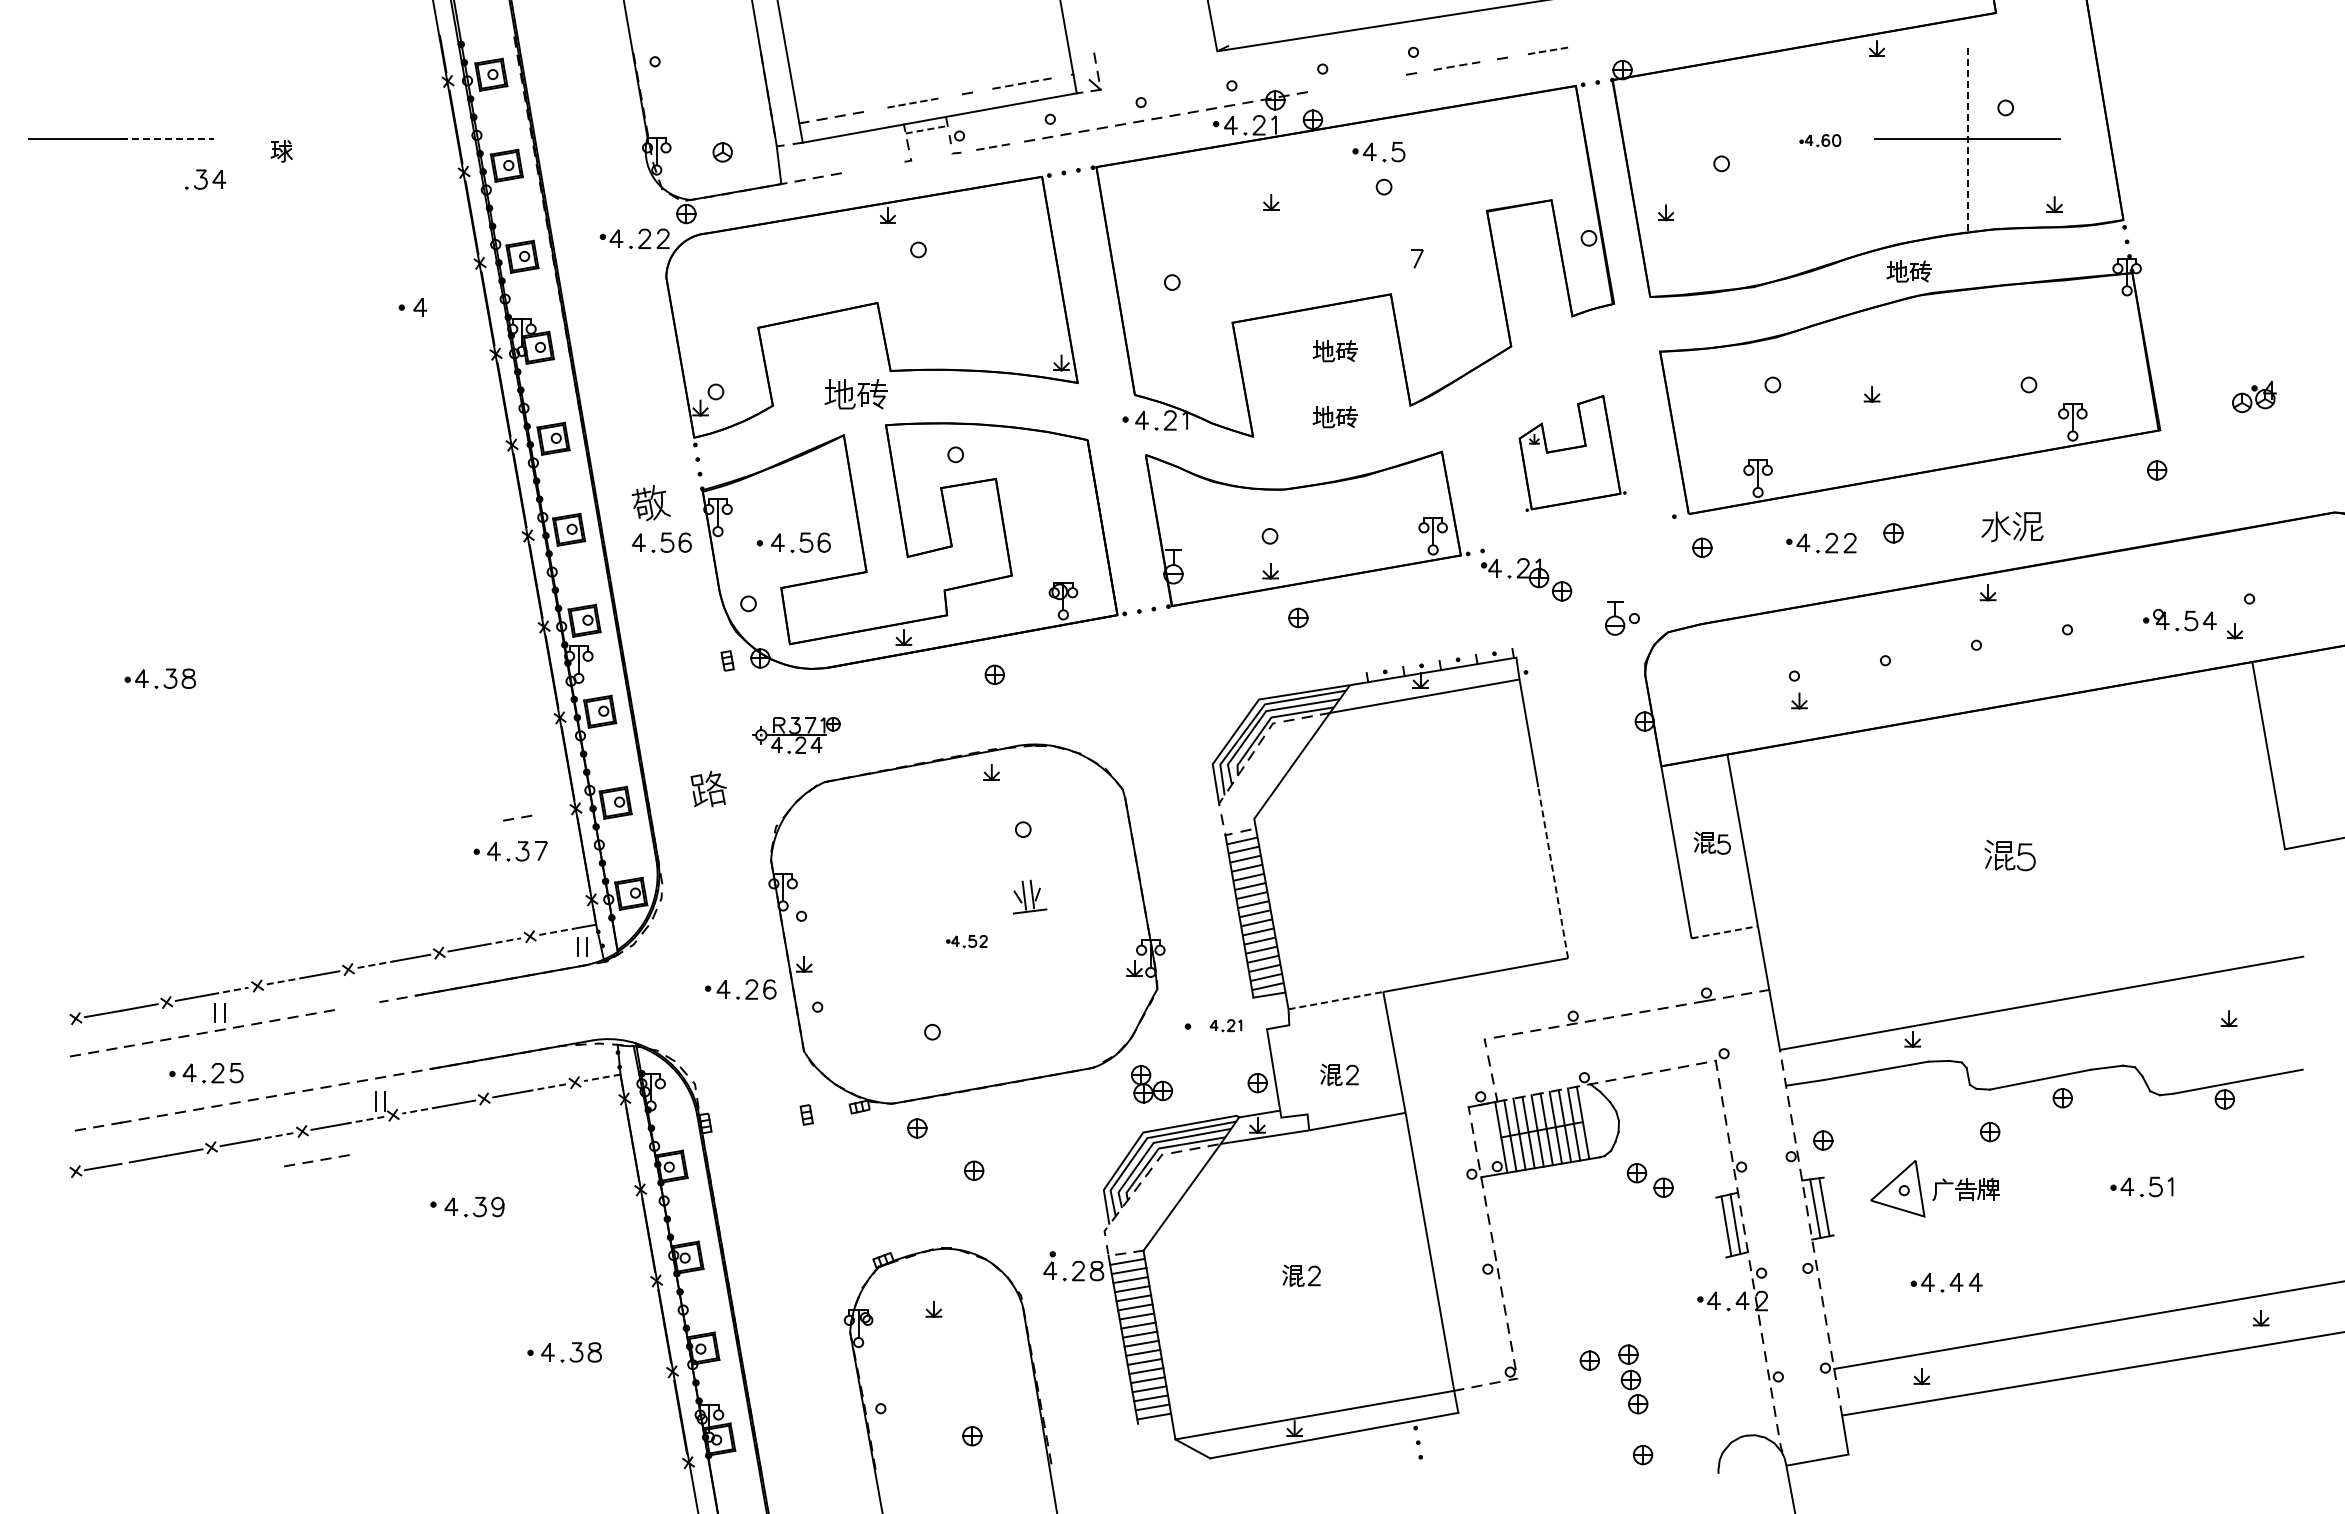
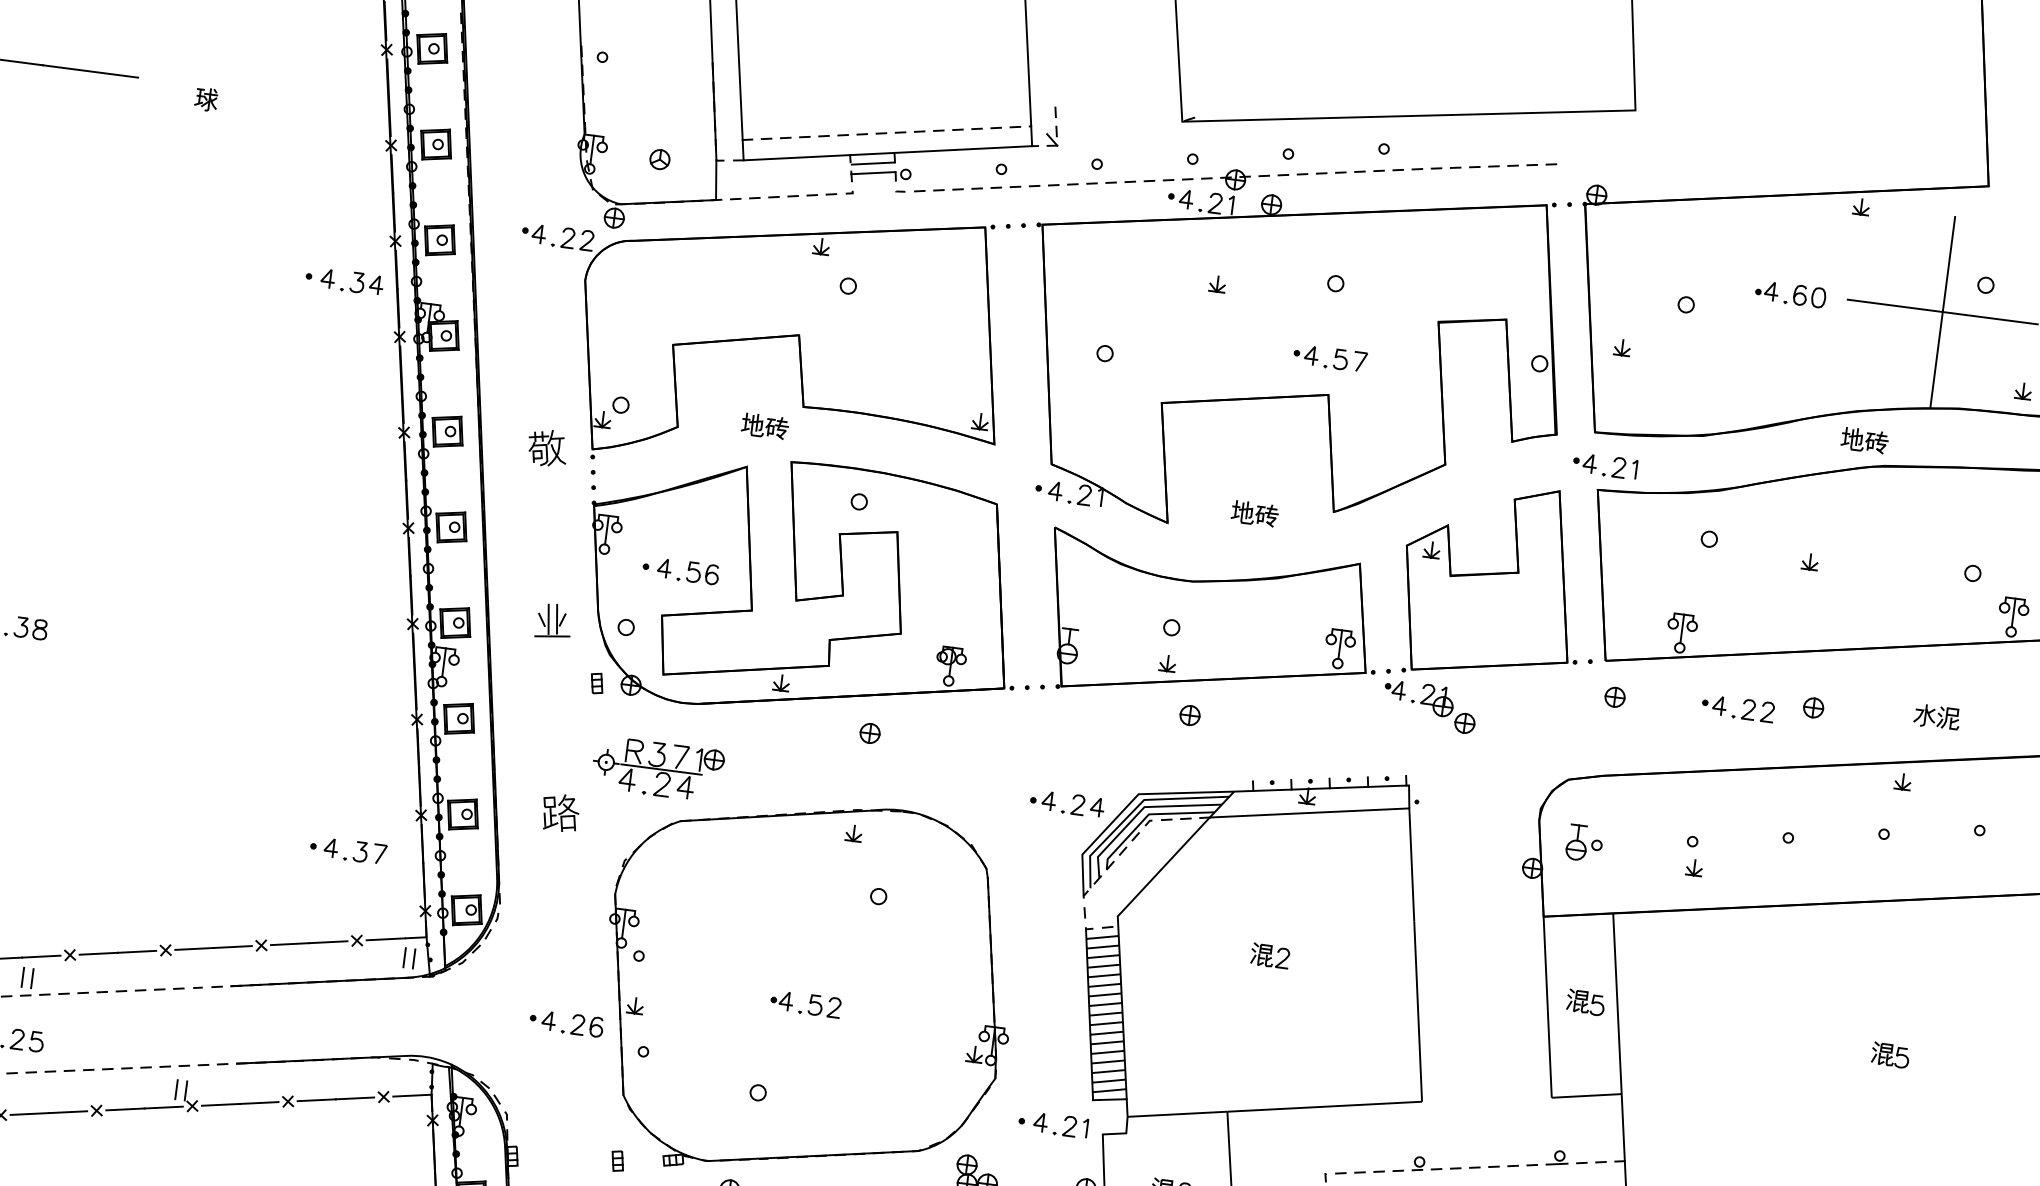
part: (1547, 50) -> (1522, 164), size x1.67
part: (1456, 65) -> (1426, 168), size x1.43
part: (1021, 83) -> (976, 128), size x1.43
part: (1356, 83) -> (1321, 173), added
part: (912, 102) -> (861, 133), size x1.67
line: (927, 129) -> (873, 163), dashed -> solid
line: (168, 138) -> (91, 71), dashed -> solid
line: (928, 138) -> (873, 172), added
line: (1967, 138) -> (1942, 311), dashed -> solid
part: (1820, 140) -> (1791, 294), size x1.67
part: (992, 146) -> (938, 189), size x1.43
part: (1378, 152) -> (1320, 357), moved
part: (872, 167) -> (812, 195), added
part: (205, 179) -> (362, 283), moved
part: (1664, 335) -> (1604, 473), added
part: (1334, 351) -> (1262, 446), removed
part: (855, 394) -> (764, 426), size x0.71
part: (1572, 453) -> (1494, 582), size x1.67
part: (650, 503) -> (546, 448), moved
part: (2012, 526) -> (1936, 716), size x0.71
part: (661, 542) -> (544, 552), removed
part: (1622, 618) -> (1584, 843), moved
part: (1196, 712) -> (1072, 799), added
part: (796, 735) -> (657, 769), size x1.43
part: (517, 817) -> (169, 988), moved
part: (1404, 837) -> (1269, 955), added
part: (2009, 855) -> (1889, 1054), size x0.71
line: (1553, 872) -> (1418, 1011), dashed -> solid
part: (1029, 896) -> (553, 620), moved
line: (557, 931) -> (385, 939), dashed -> solid
line: (1724, 932) -> (1586, 1096), dashed -> solid
line: (503, 941) -> (328, 942), dashed -> solid
part: (966, 941) -> (805, 1004), size x1.67
line: (376, 964) -> (195, 948), dashed -> solid
line: (285, 981) -> (99, 954), dashed -> solid
line: (230, 990) -> (41, 956), dashed -> solid
line: (1336, 1000) -> (1178, 1114), dashed -> solid
part: (1225, 1025) -> (1060, 1125), size x1.67
line: (601, 1077) -> (411, 1095), dashed -> solid
line: (547, 1087) -> (354, 1098), dashed -> solid
line: (420, 1110) -> (220, 1104), dashed -> solid
line: (365, 1120) -> (163, 1107), dashed -> solid
line: (274, 1136) -> (67, 1112), dashed -> solid
part: (316, 1160) -> (107, 1142), removed

